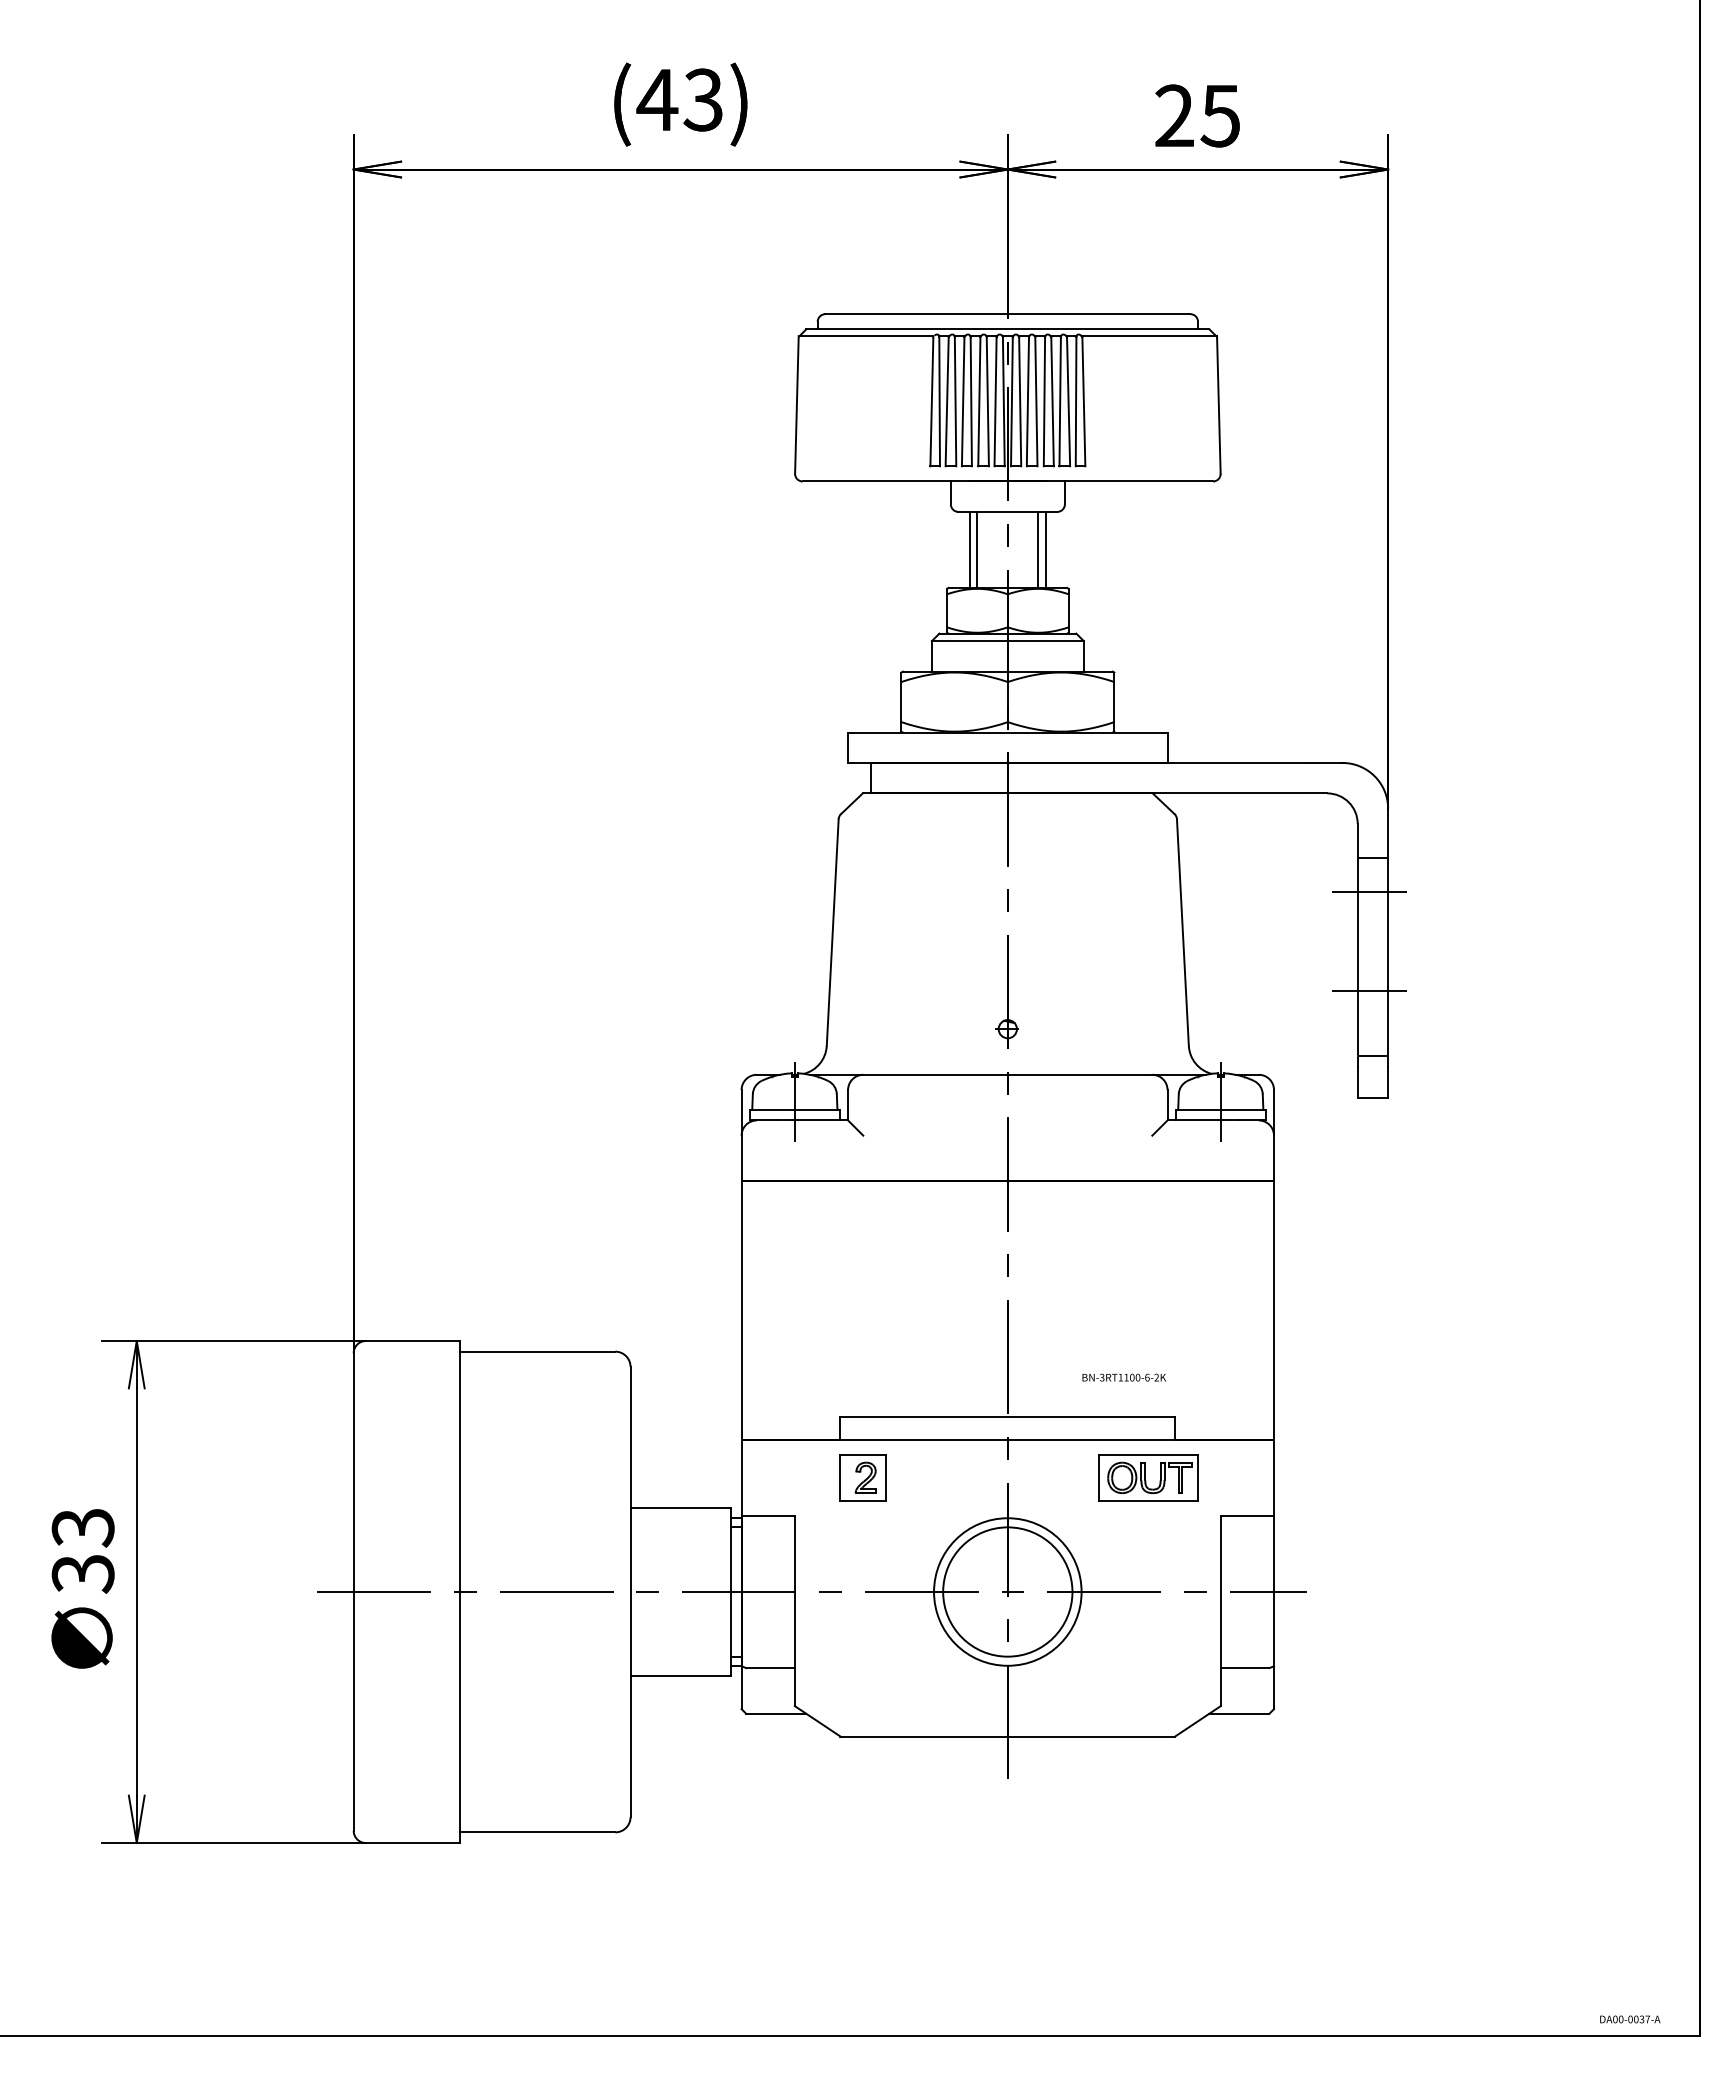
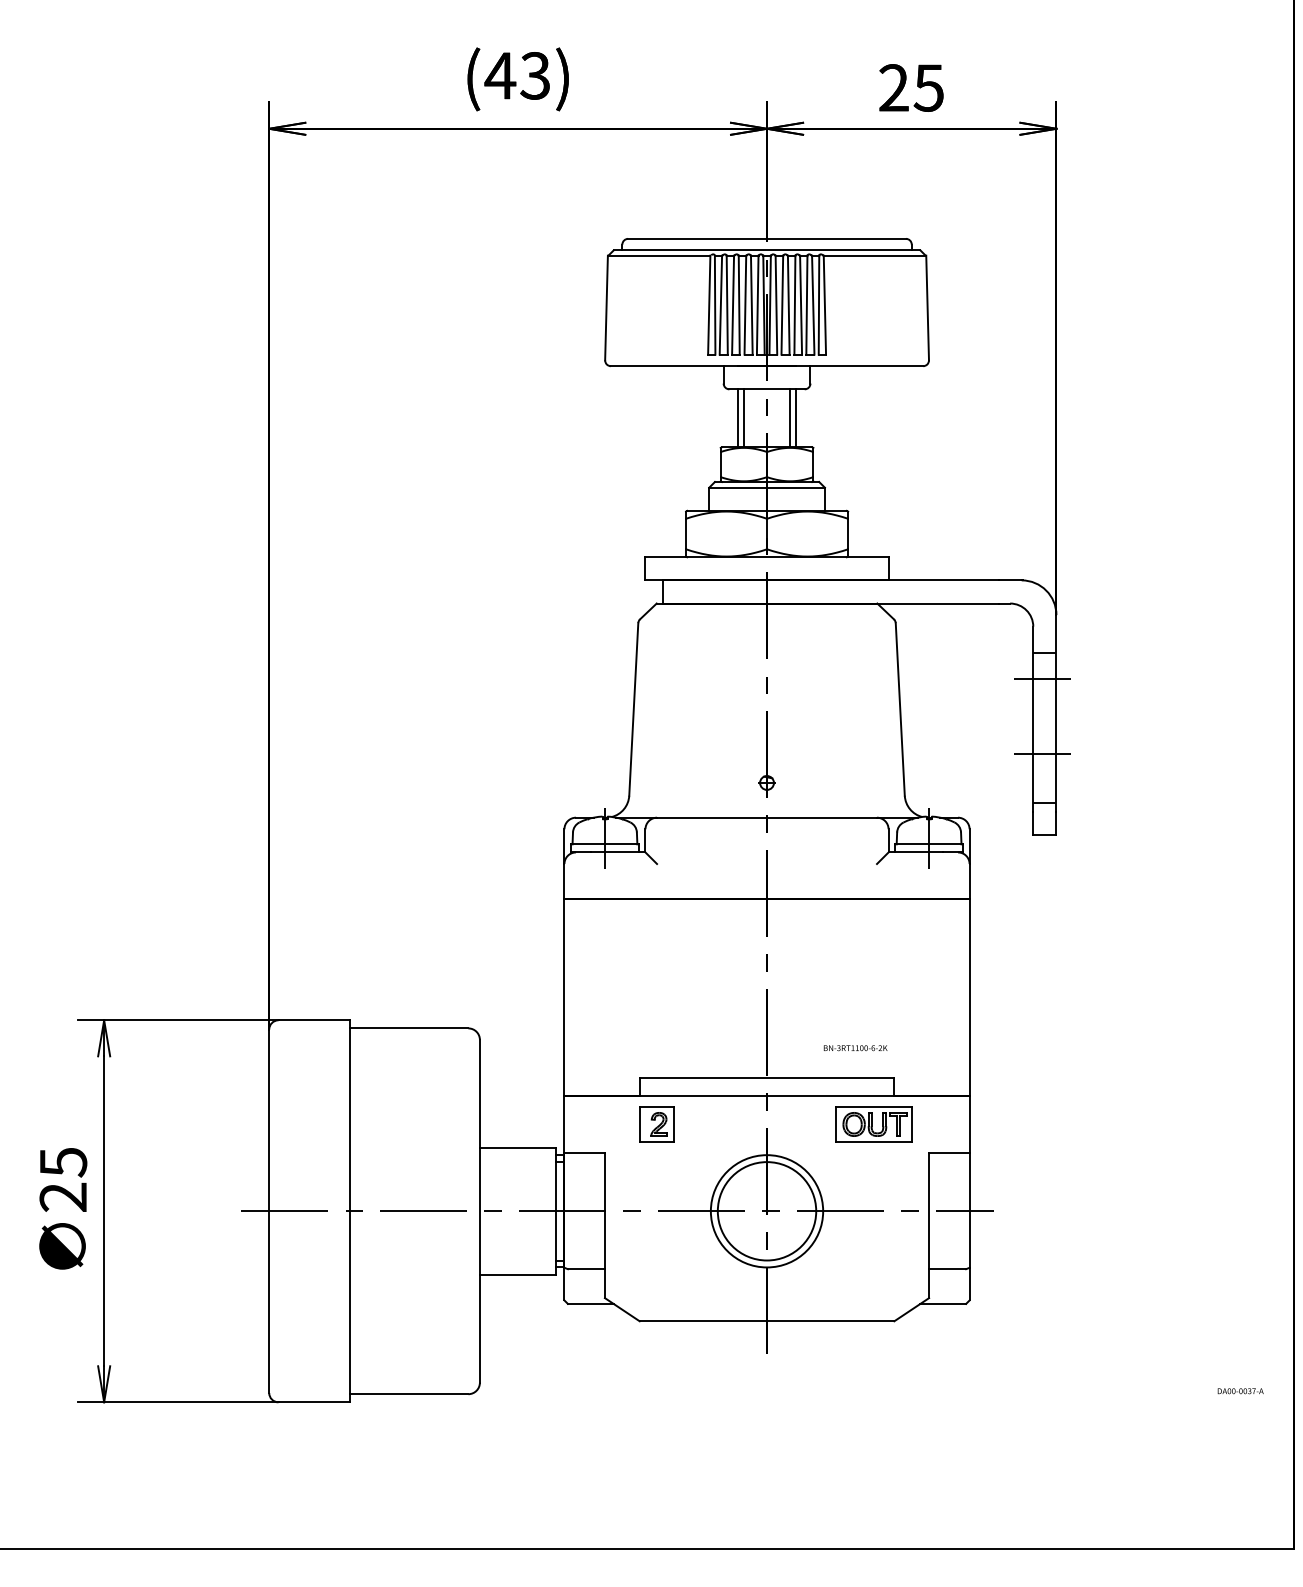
text: (82, 1550) -> (62, 1179), 33 -> 25
text: (1630, 2019) -> (1240, 1391), moved

